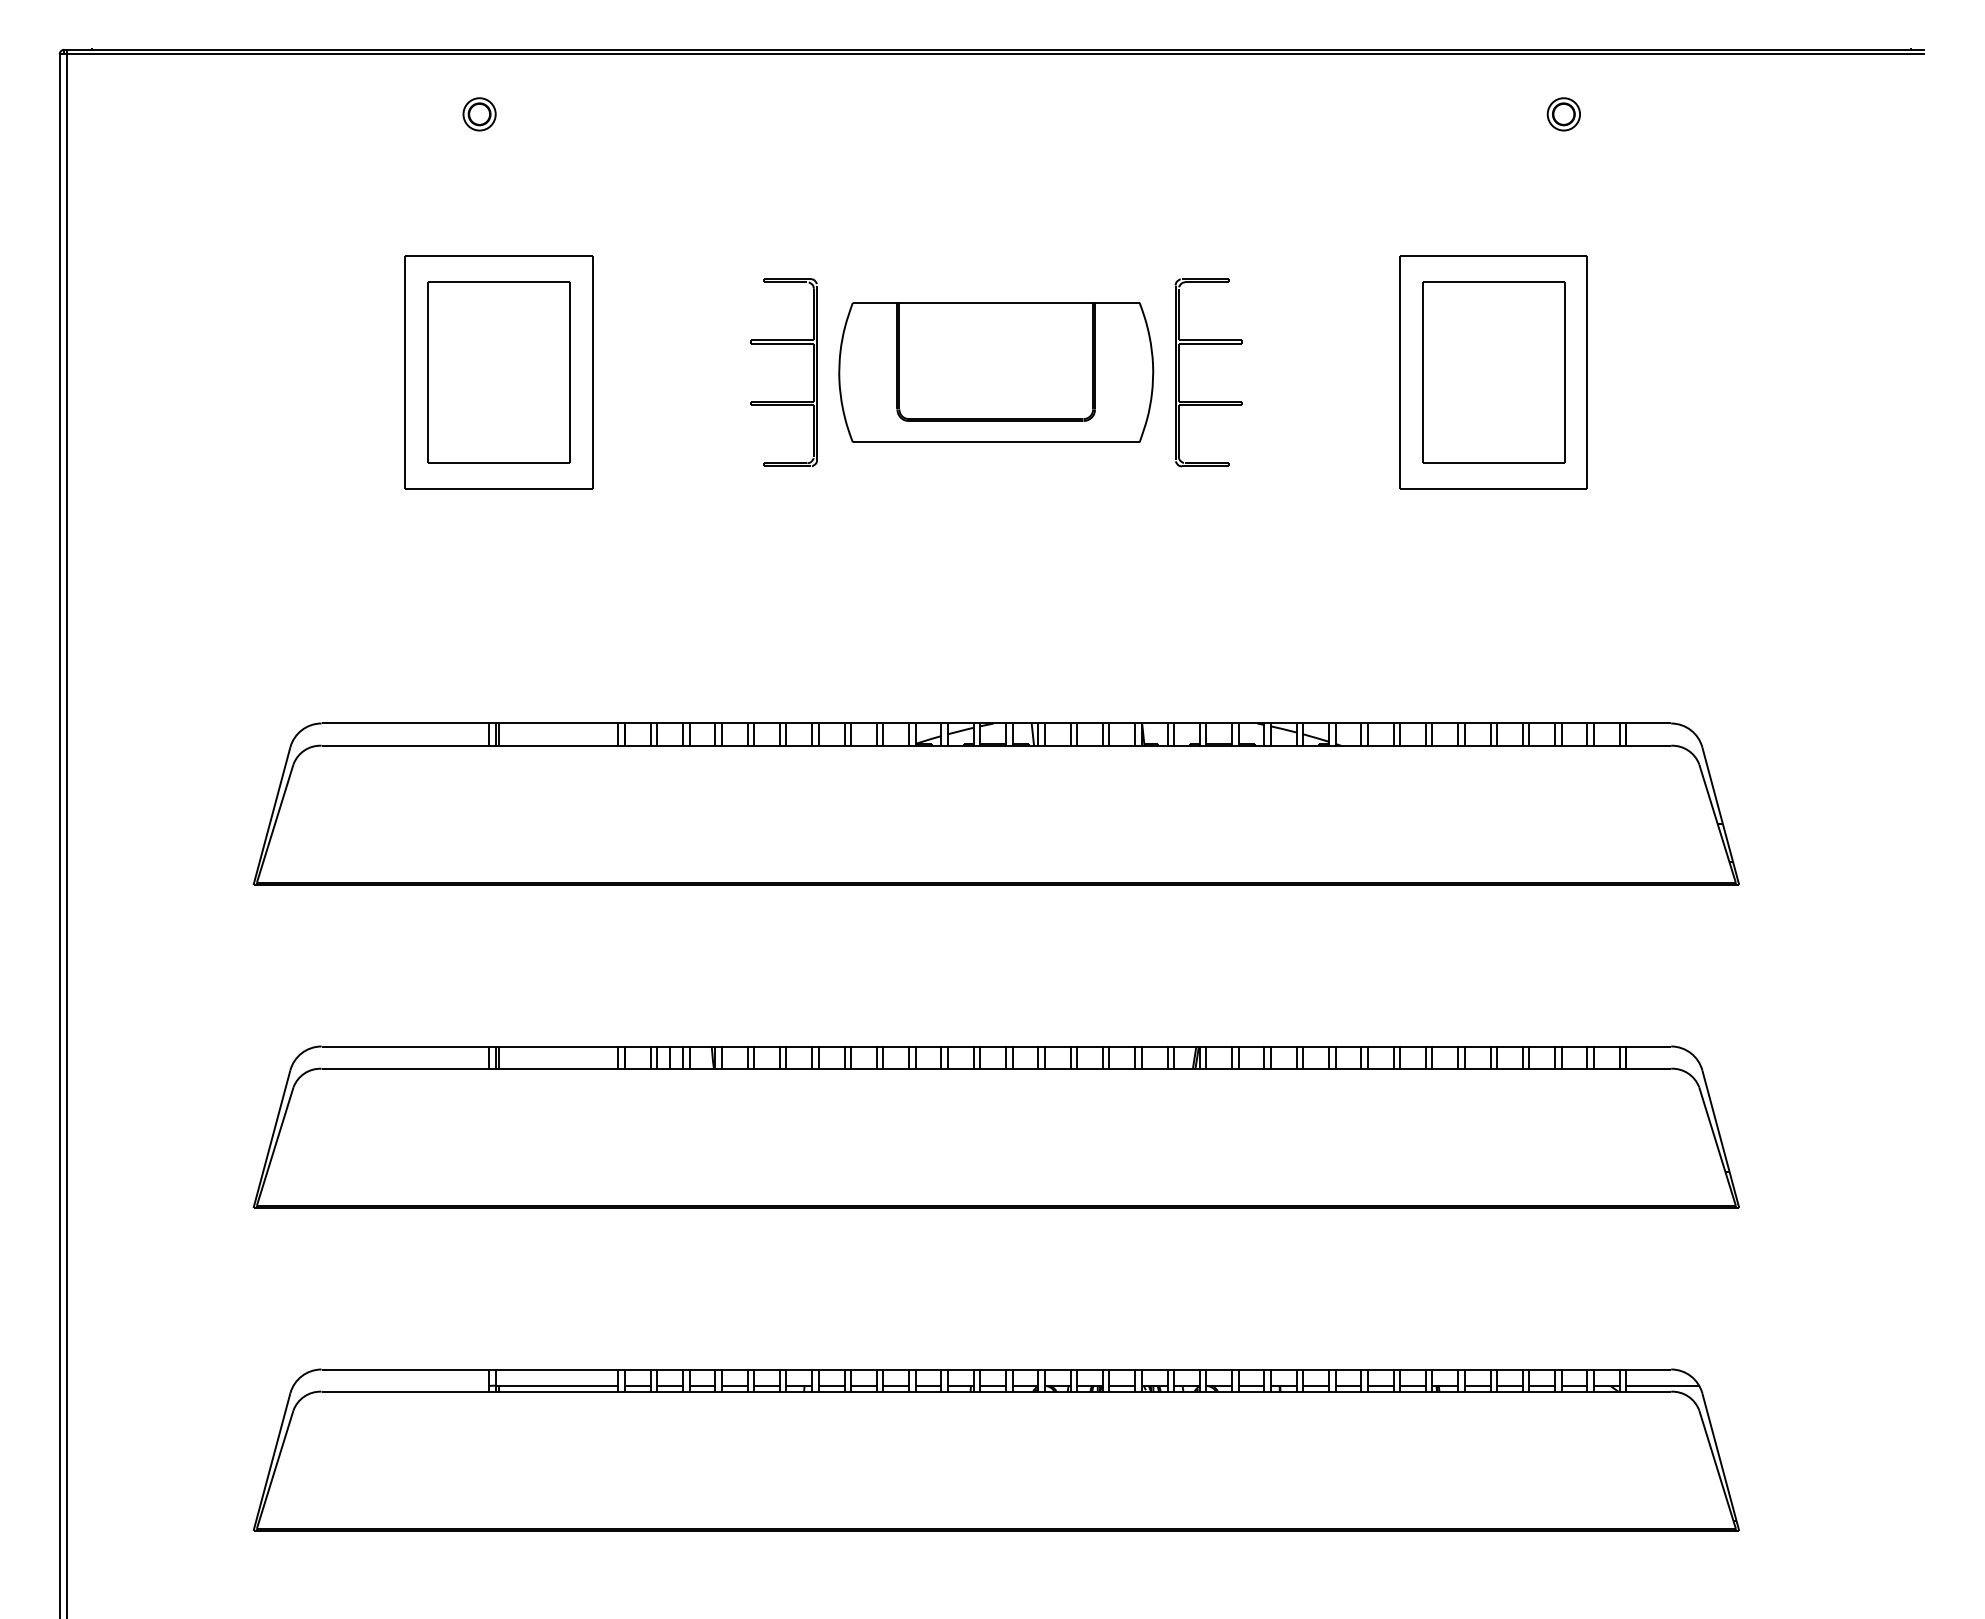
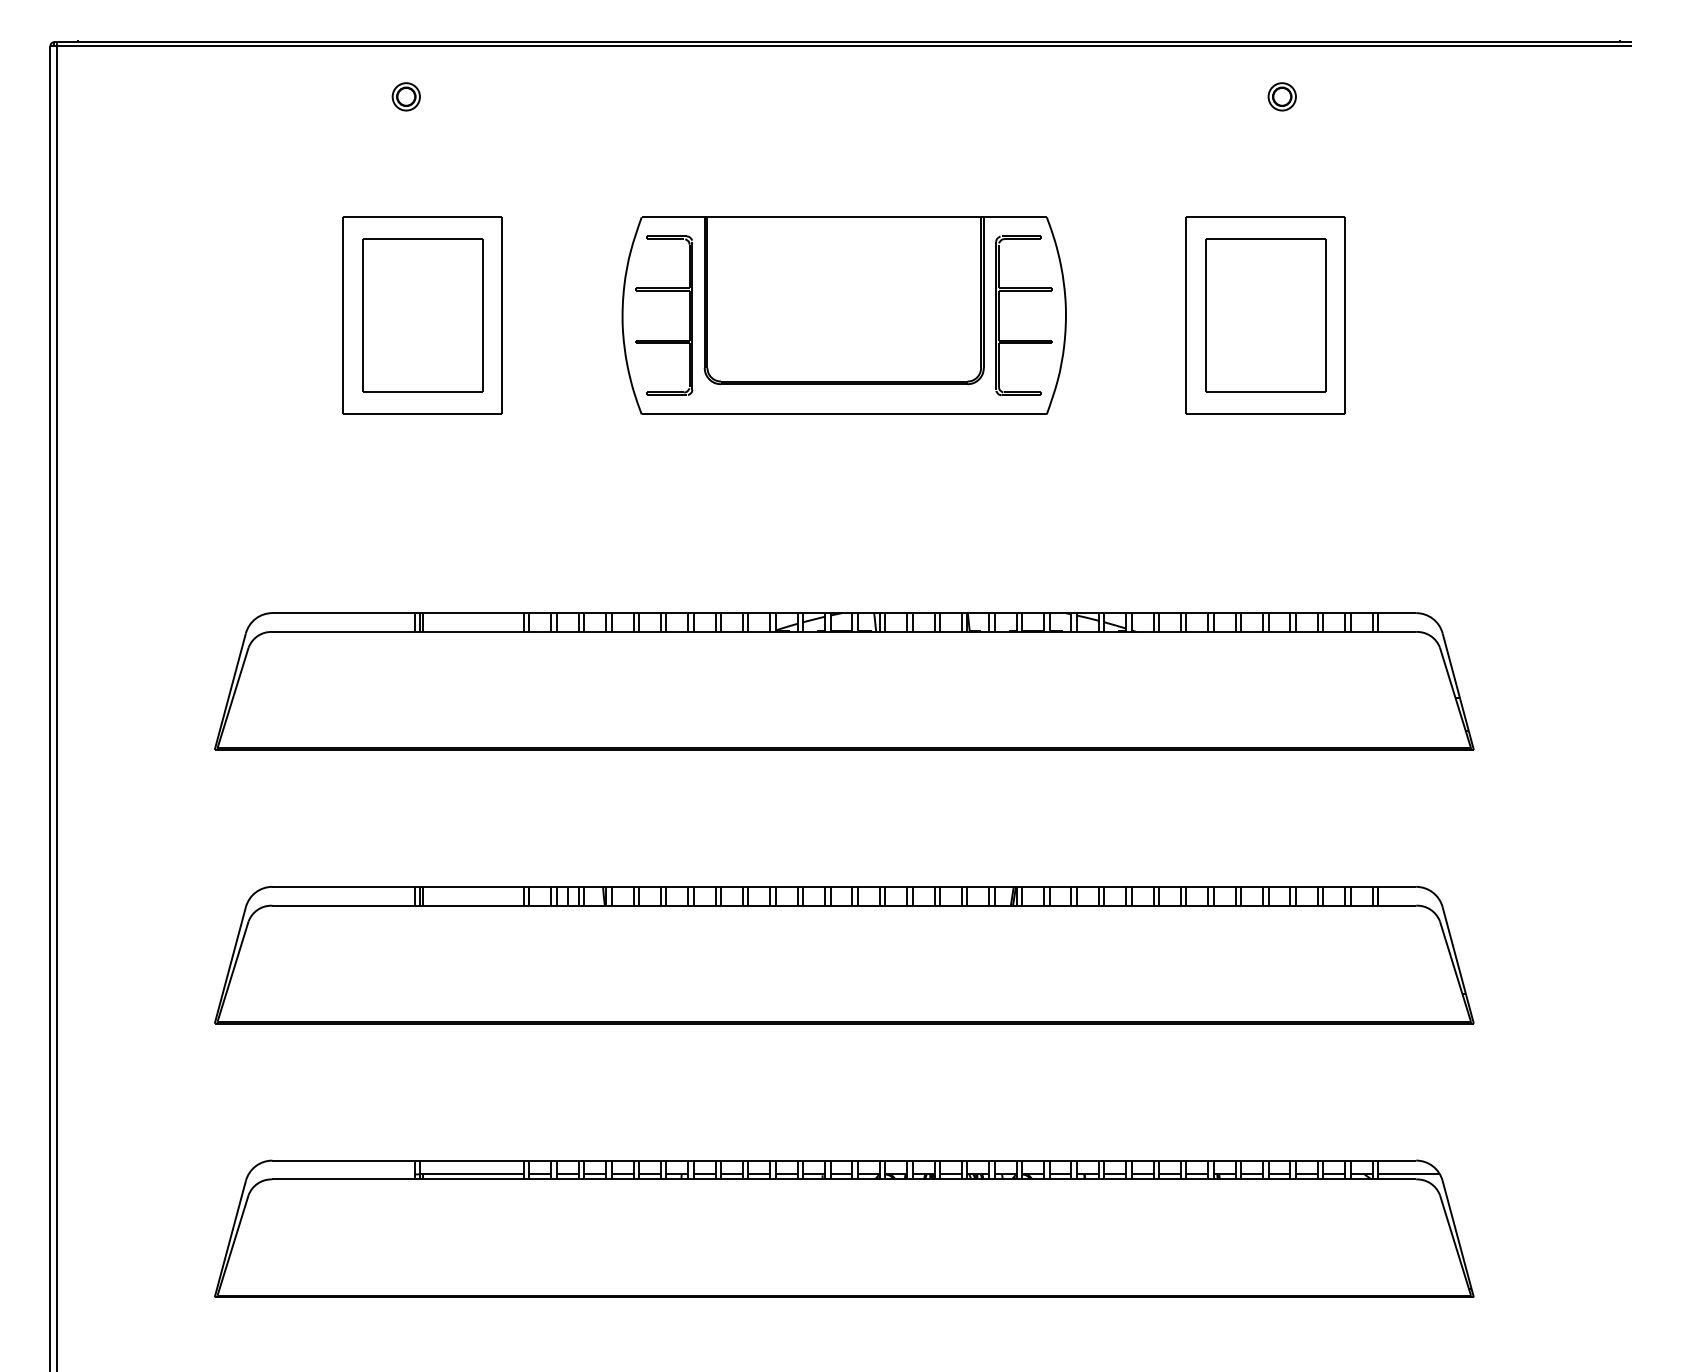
part: (1562, 113) -> (1281, 96), moved
part: (995, 372) -> (843, 315), size x1.67

